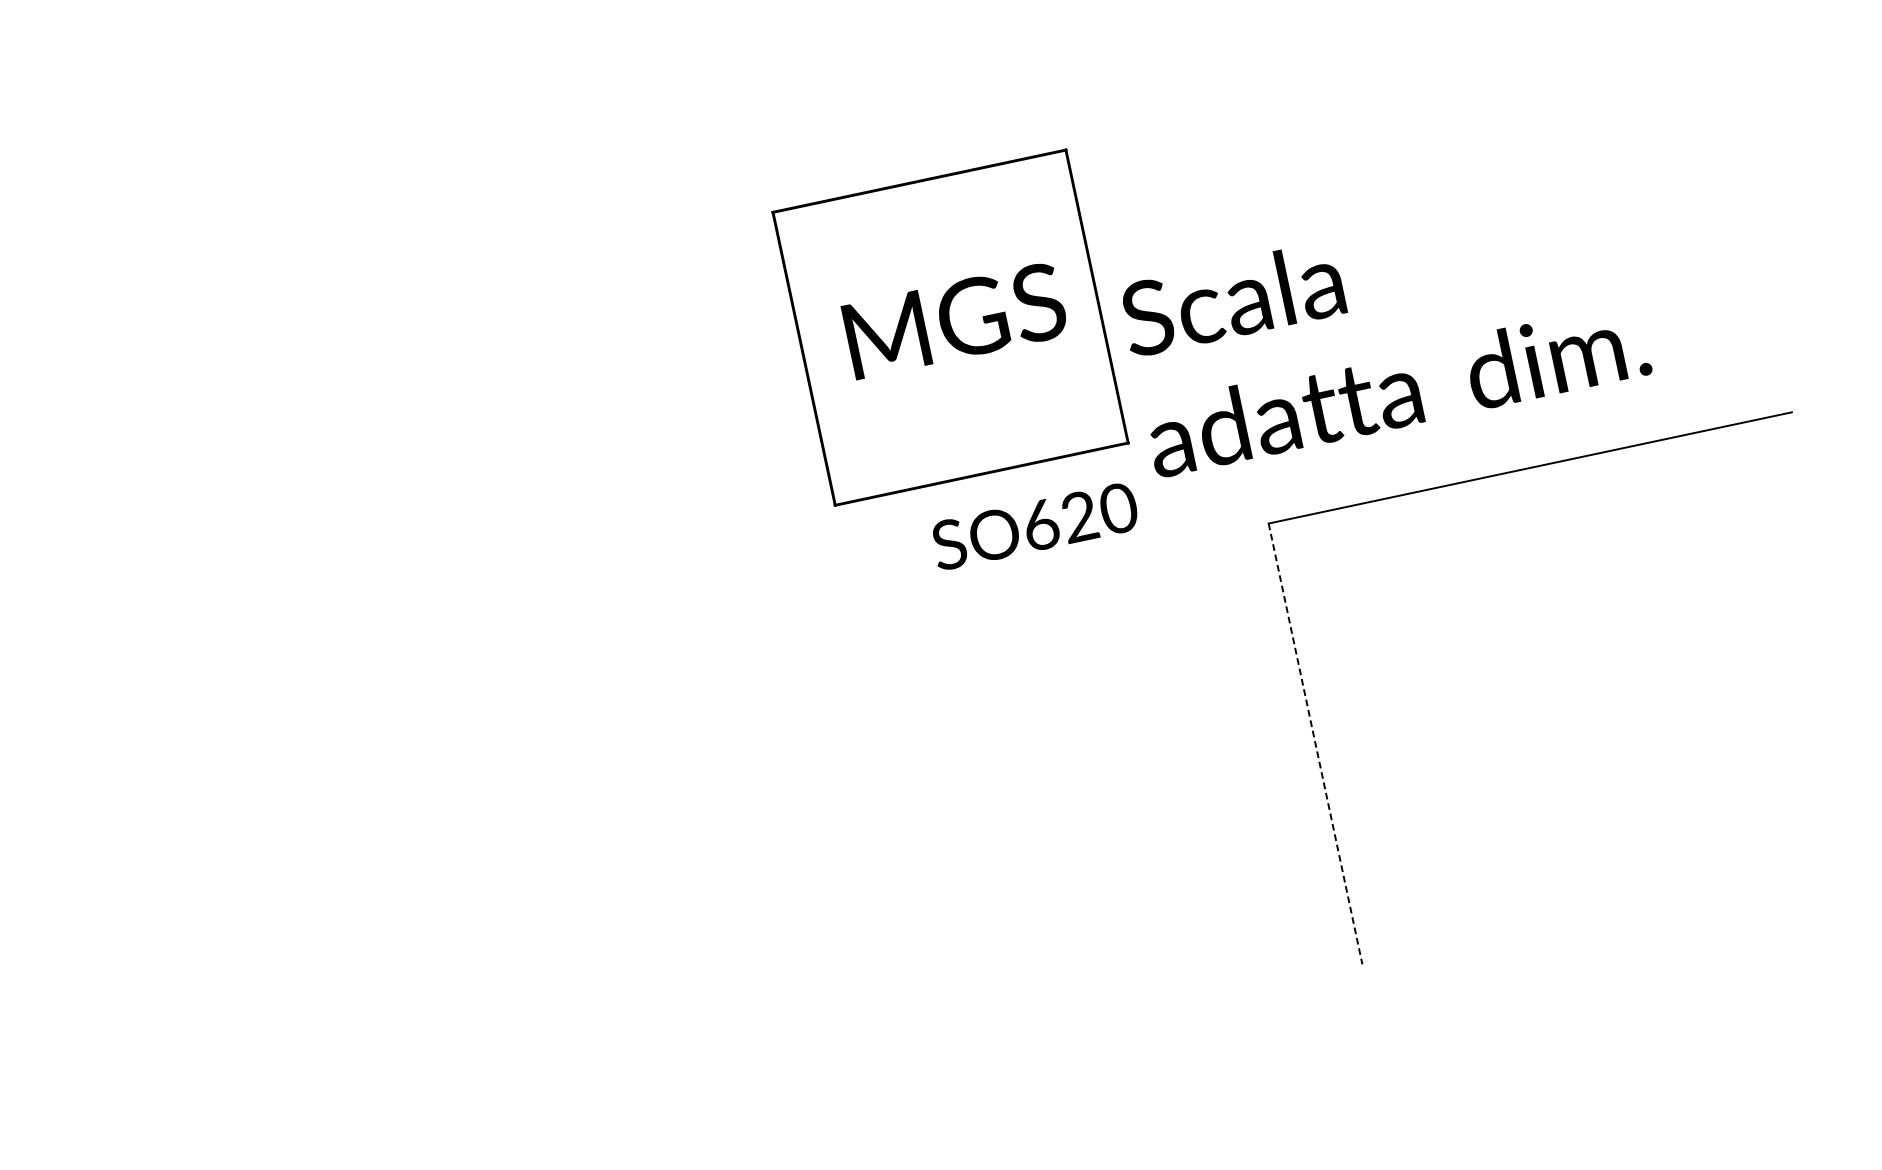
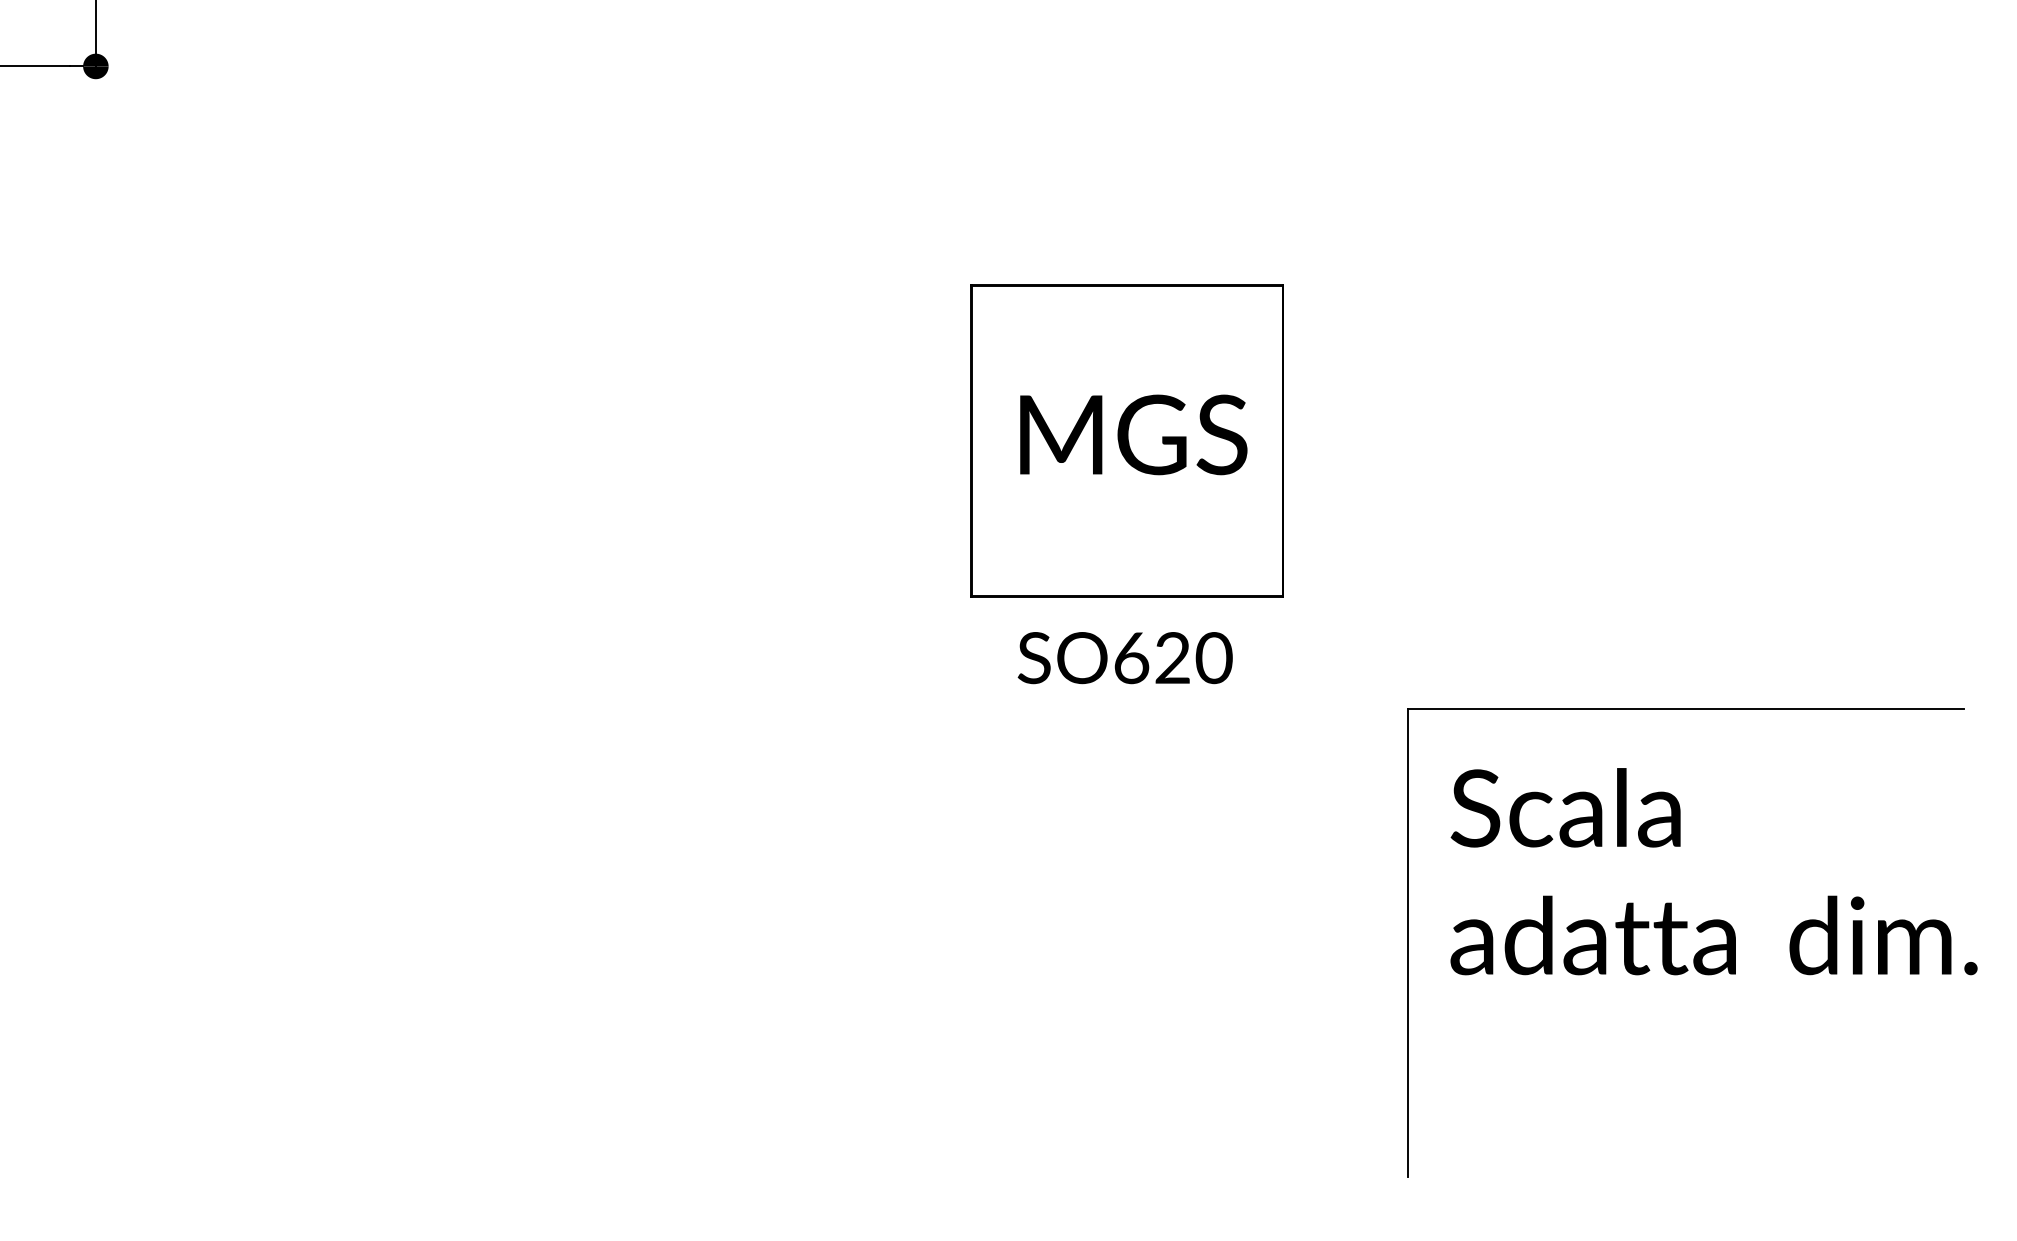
text: (1384, 329) -> (1713, 871), moved
text: (1034, 526) -> (1124, 658), moved
line: (1315, 744) -> (1408, 943), dashed -> solid

